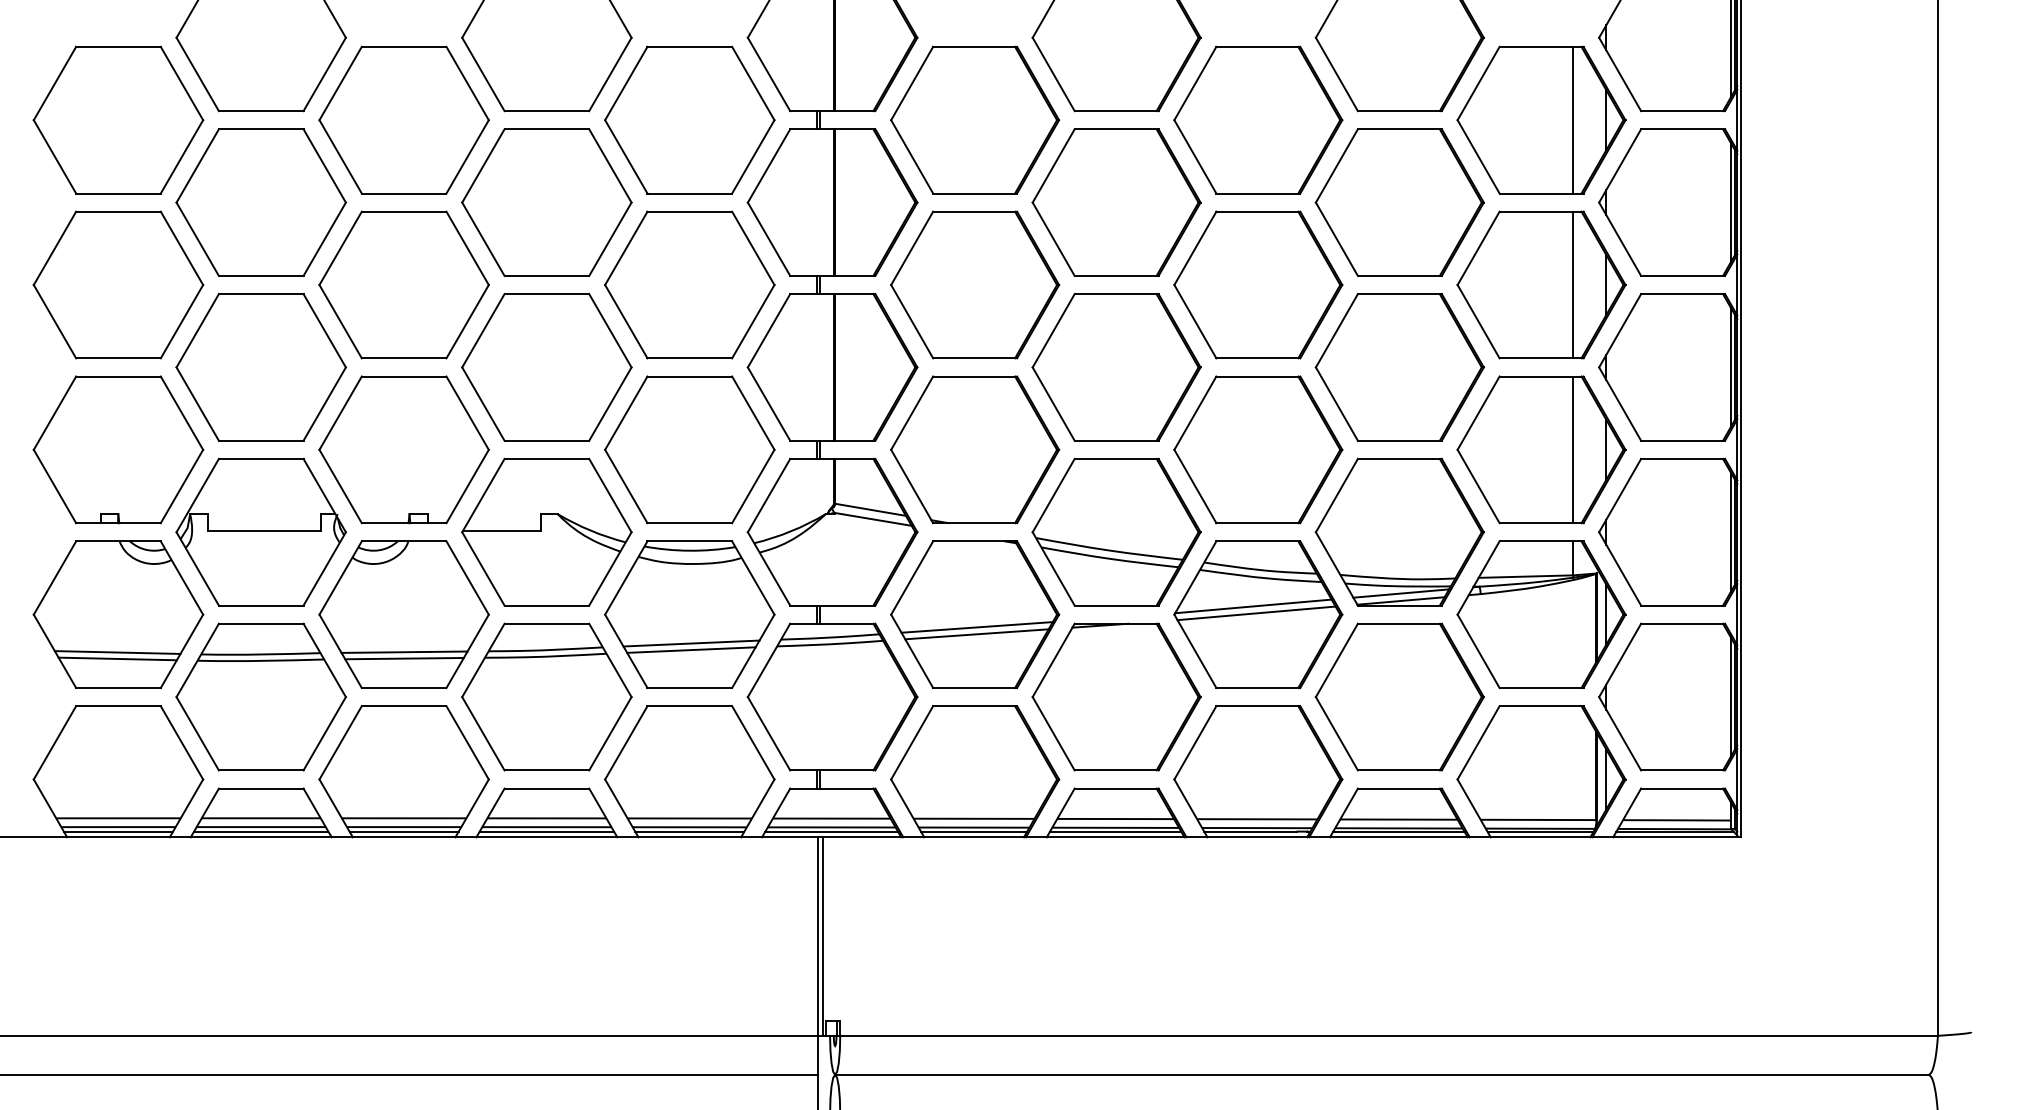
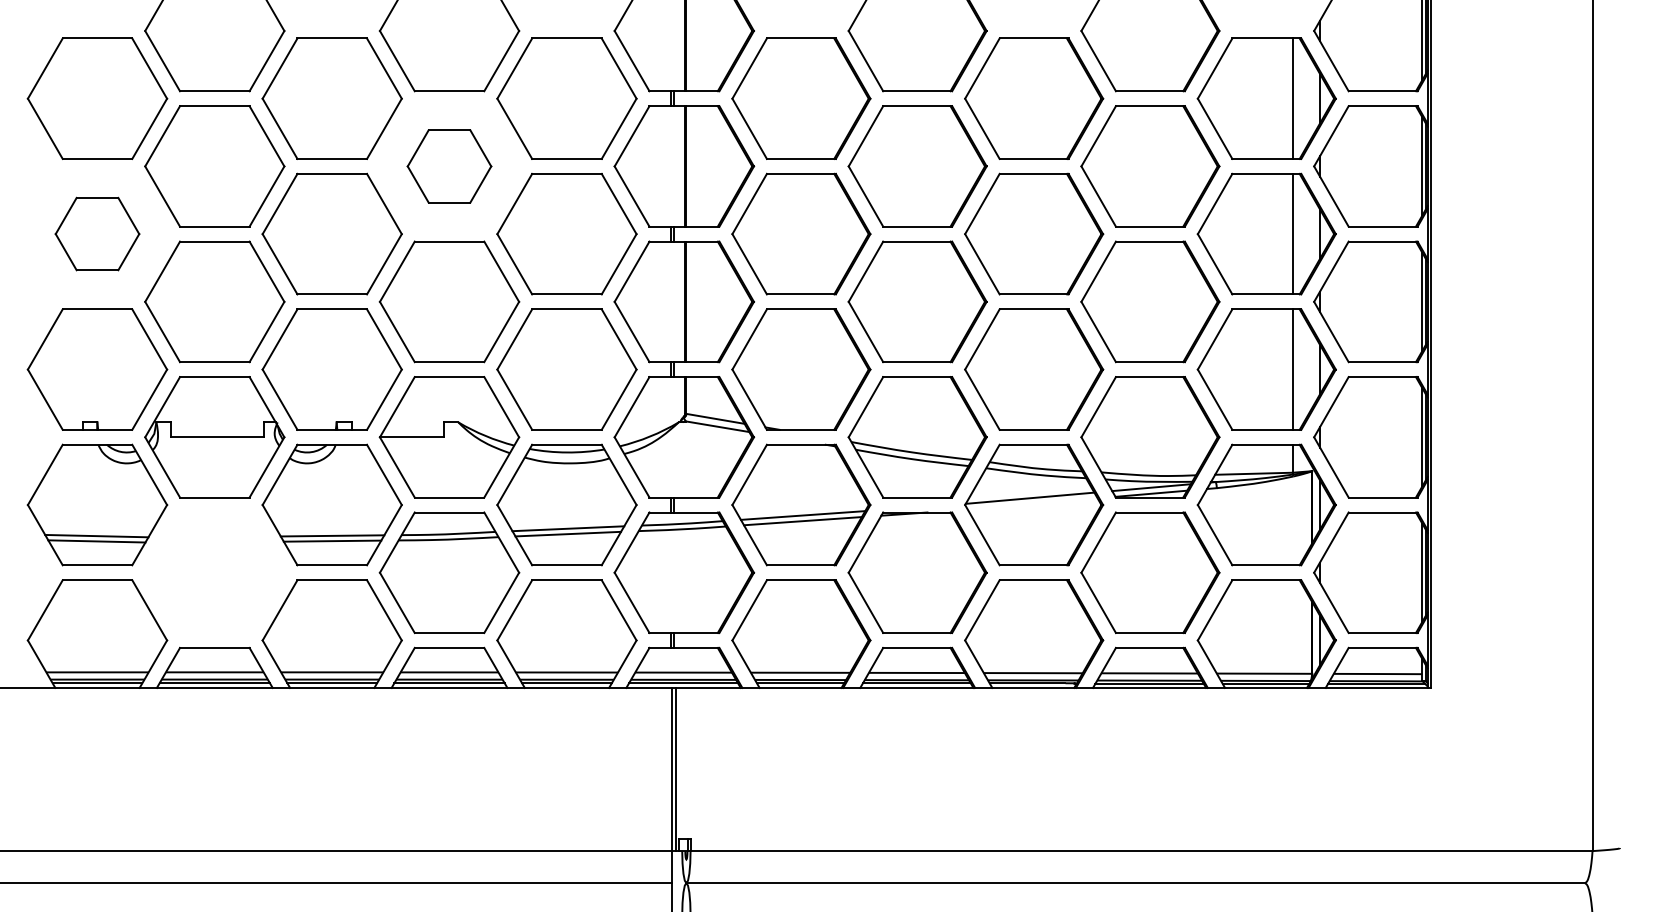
part: (546, 202) -> (449, 166), size x0.6
part: (118, 284) -> (97, 233), size x0.6
line: (1256, 612) -> (1032, 503), removed
part: (260, 696) -> (214, 572), removed

